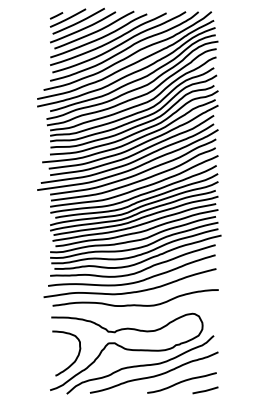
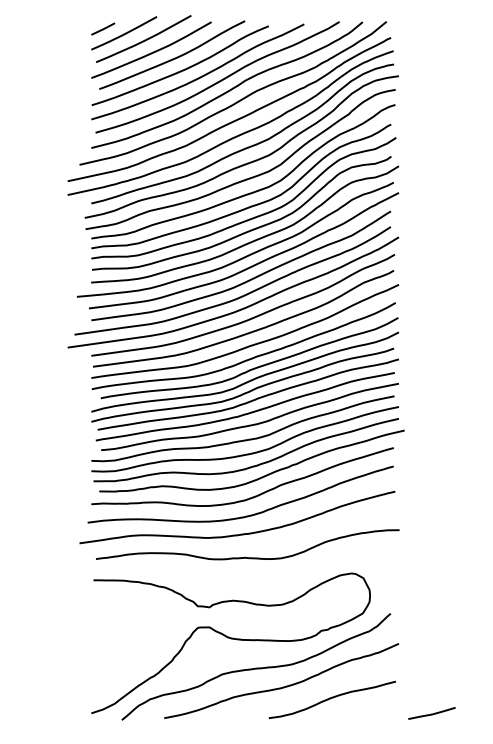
curve: (75, 358) -> (137, 655), removed
line: (205, 390) -> (431, 713), moved

